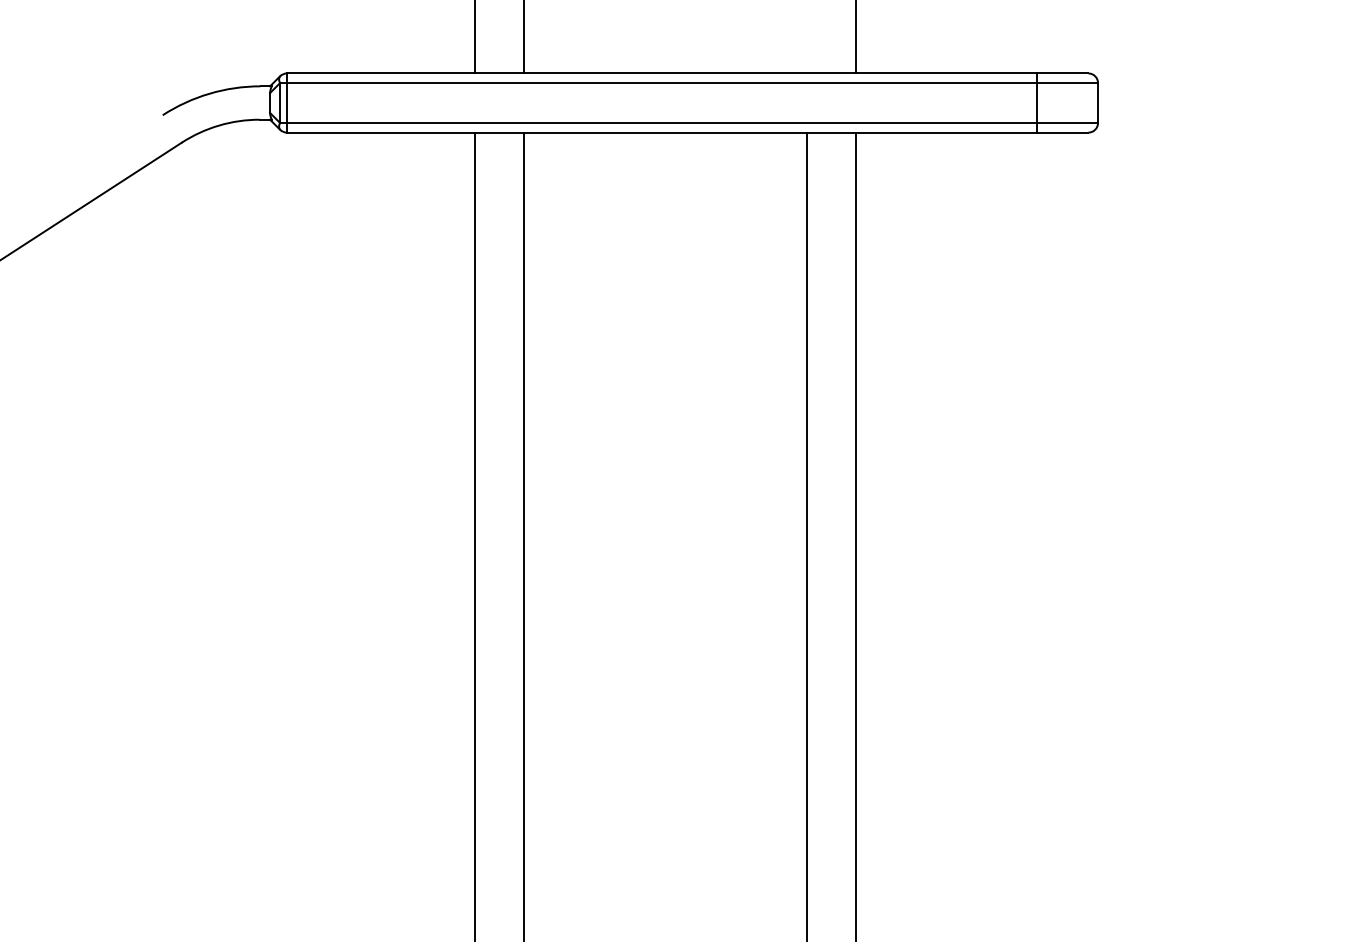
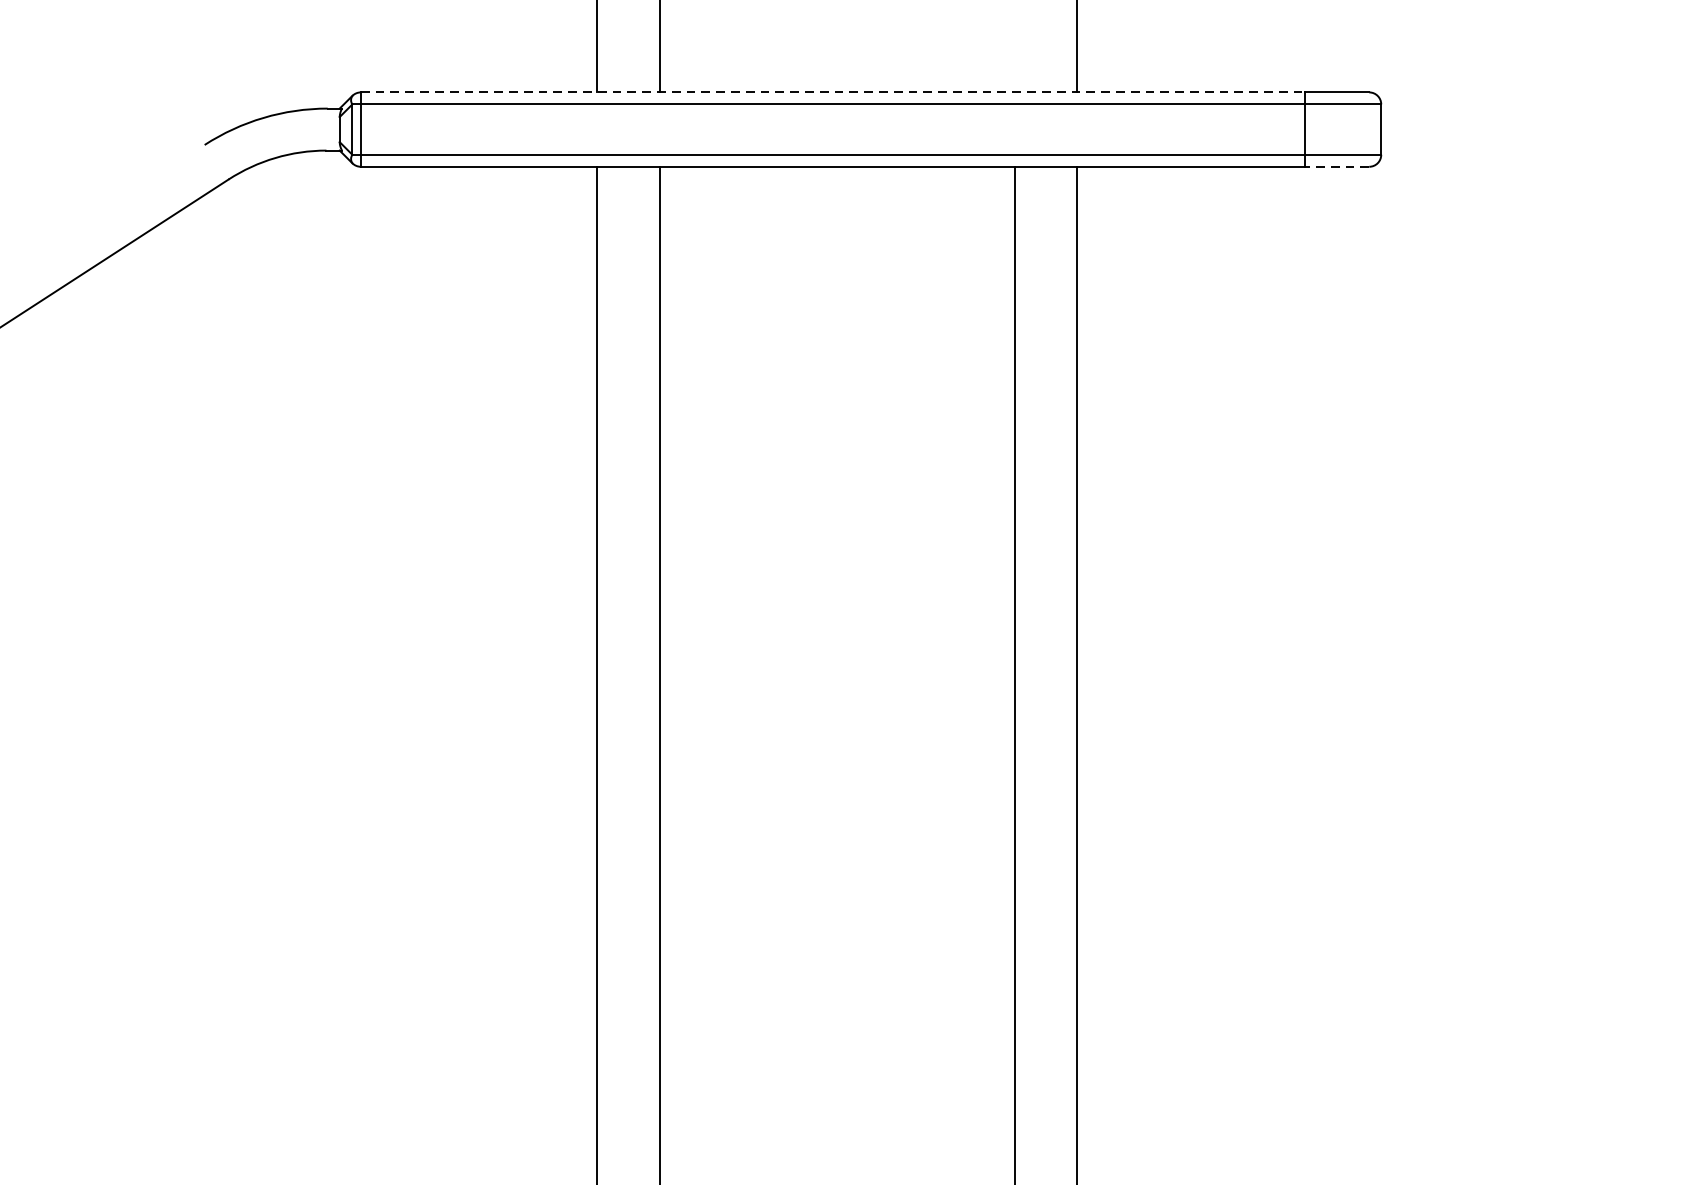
line: (662, 73) -> (833, 92), solid -> dashed
line: (1062, 132) -> (1336, 166), solid -> dashed

